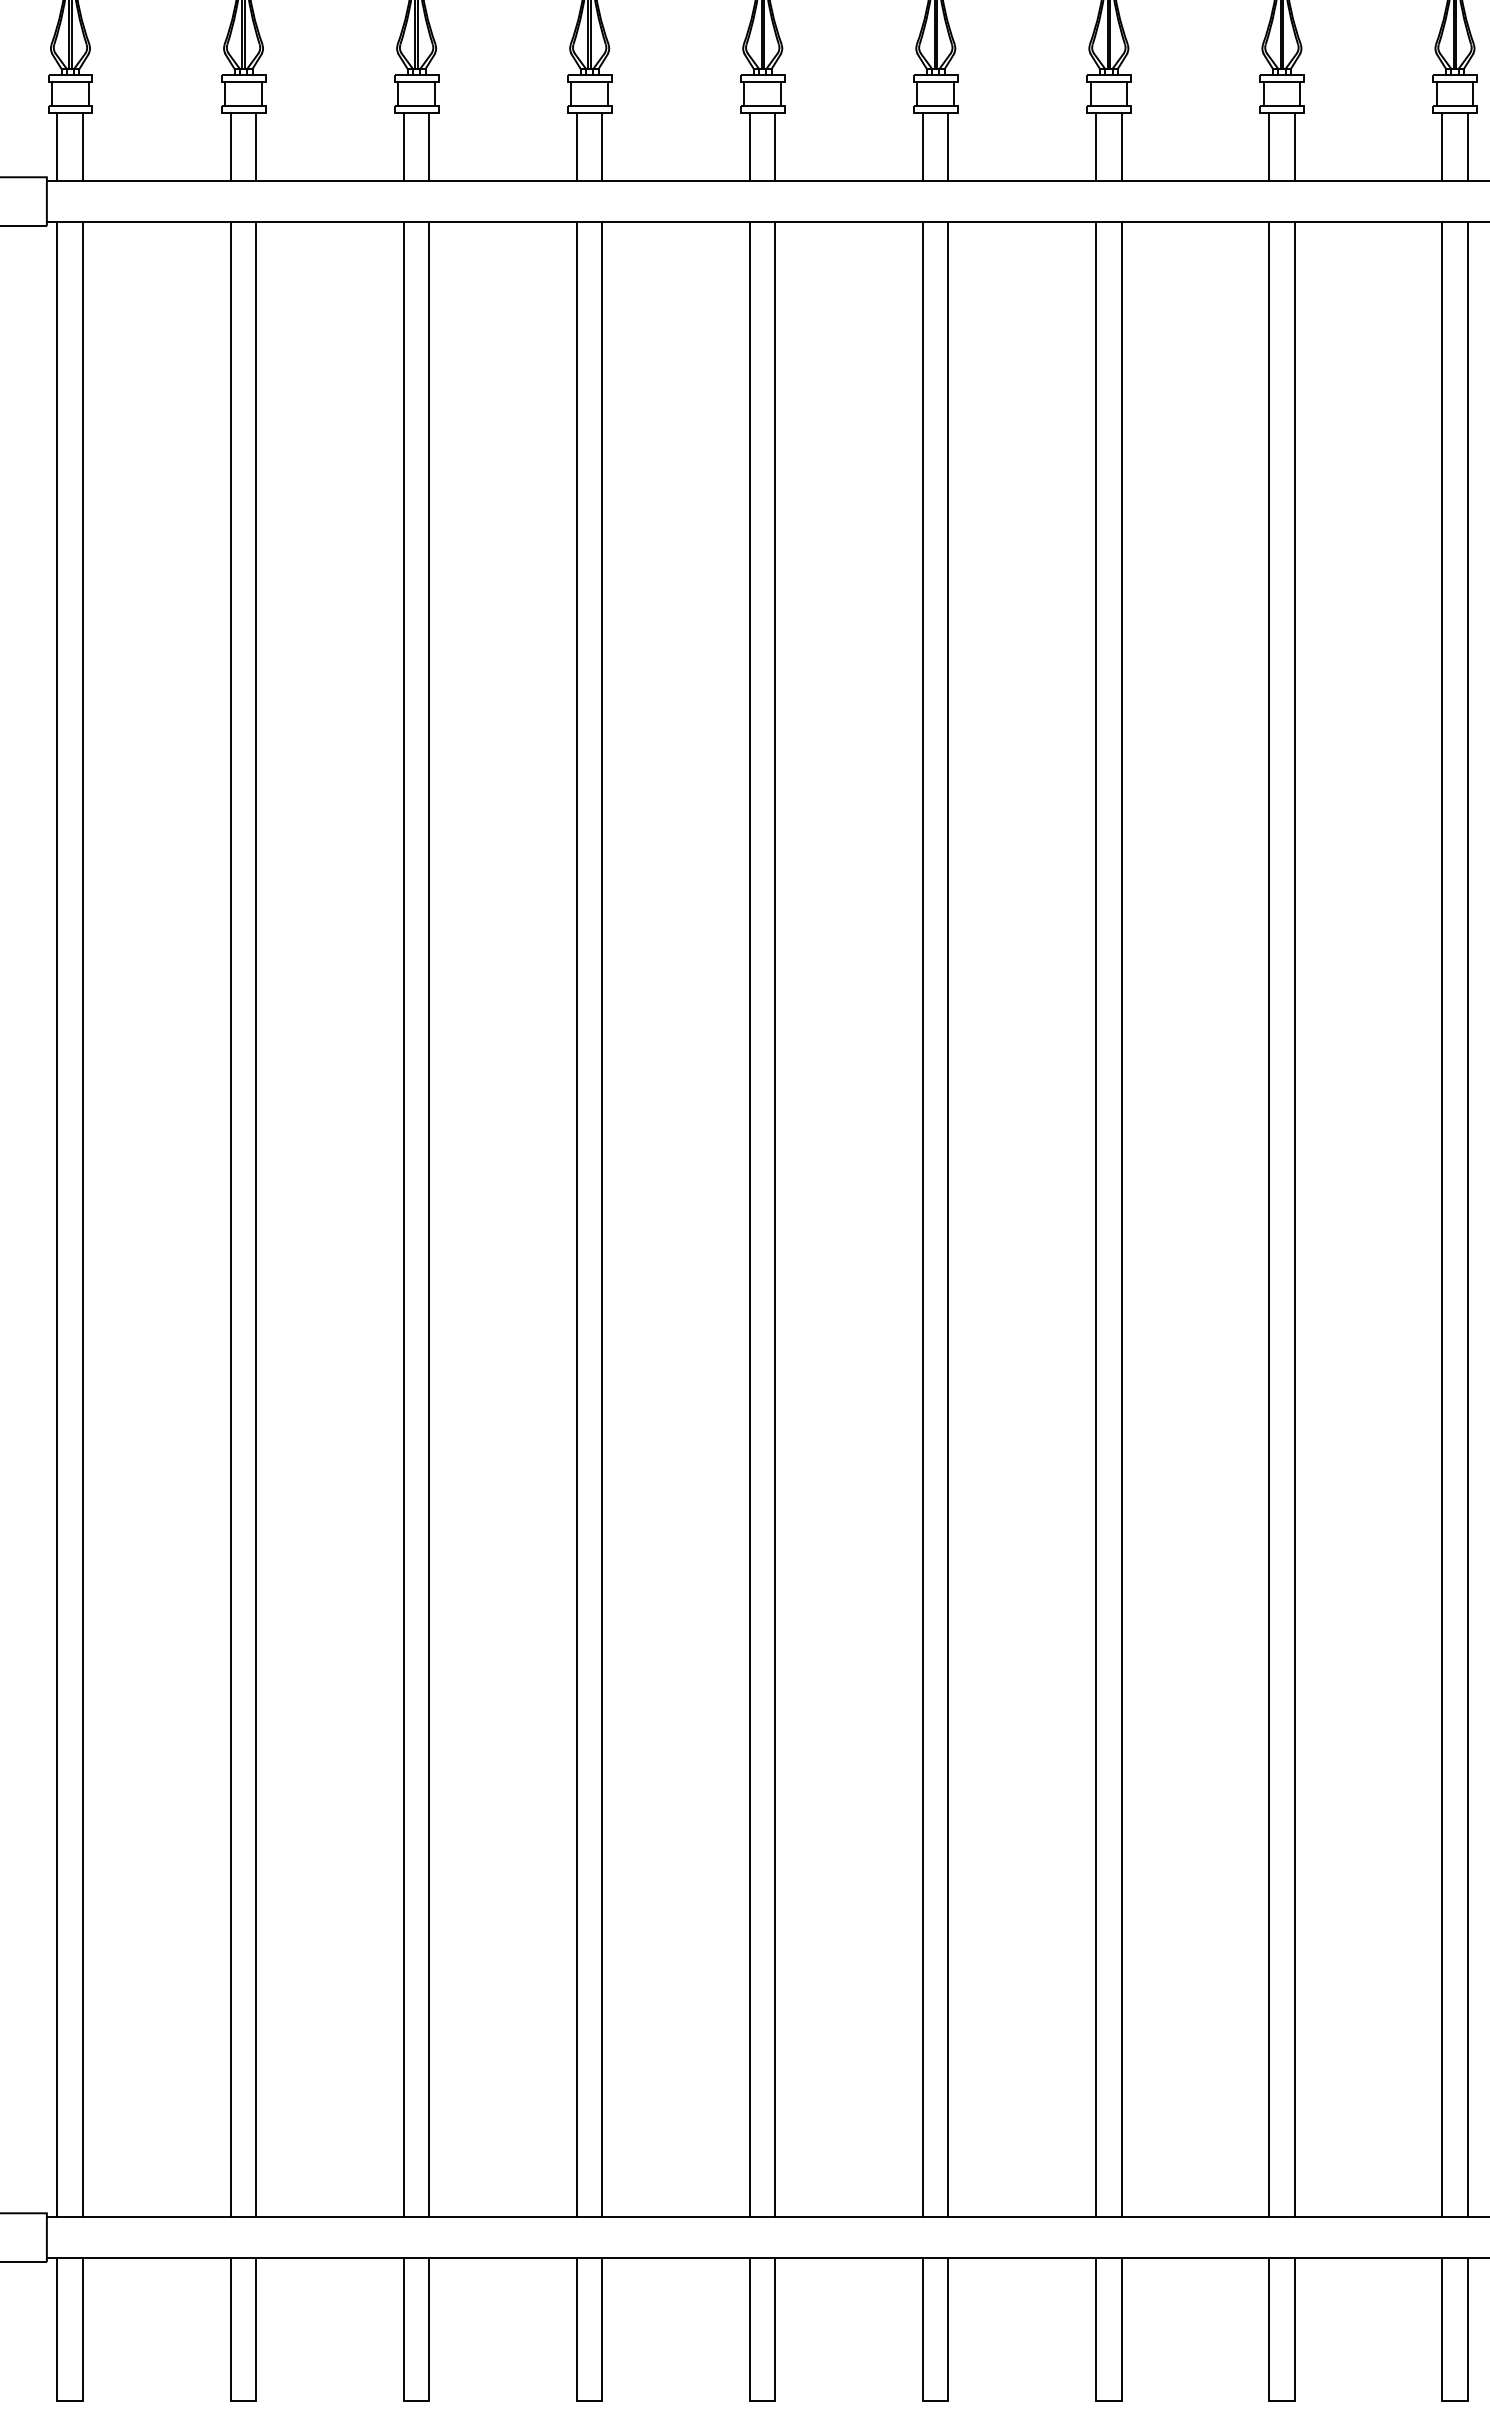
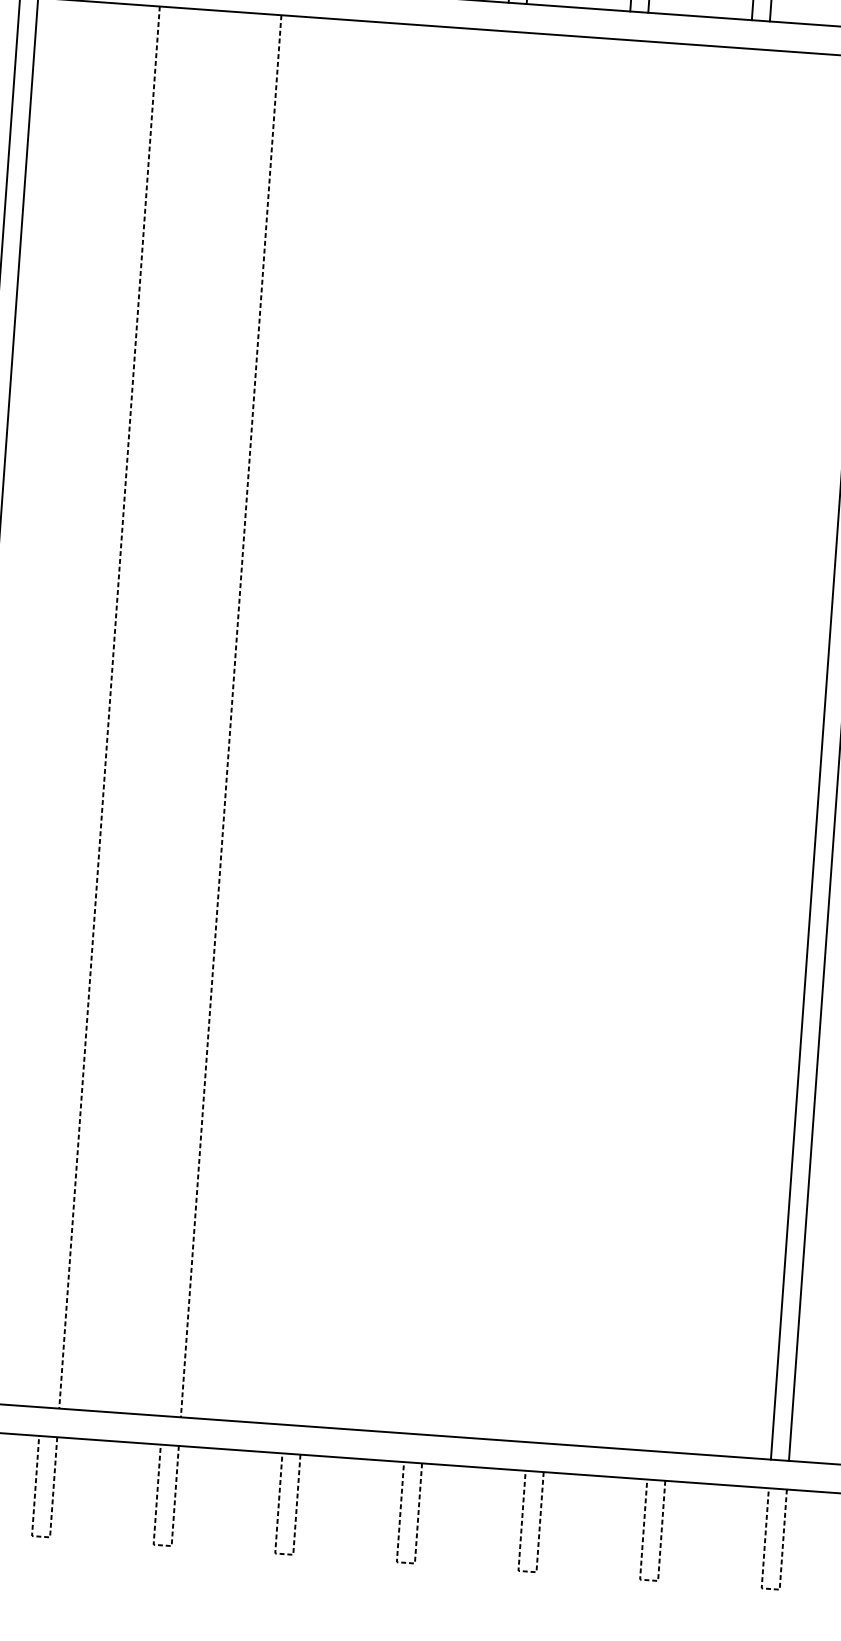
line: (403, 1219) -> (91, 706), removed
line: (429, 1219) -> (109, 707), solid -> dashed
line: (576, 1219) -> (213, 714), removed
line: (602, 1219) -> (231, 716), solid -> dashed
line: (749, 1219) -> (334, 723), removed
line: (775, 1219) -> (352, 724), removed
line: (922, 1219) -> (456, 732), removed
line: (948, 1219) -> (474, 733), removed
line: (1095, 1219) -> (577, 740), removed
line: (1121, 1219) -> (596, 742), removed
line: (1268, 1219) -> (699, 749), removed
line: (1294, 1219) -> (717, 750), removed
line: (416, 2400) -> (41, 1536), solid -> dashed
line: (589, 2400) -> (162, 1545), solid -> dashed
line: (762, 2400) -> (284, 1554), solid -> dashed
line: (935, 2400) -> (405, 1562), solid -> dashed
line: (1108, 2400) -> (527, 1571), solid -> dashed
line: (1281, 2400) -> (648, 1580), solid -> dashed
line: (1454, 2400) -> (770, 1588), solid -> dashed

